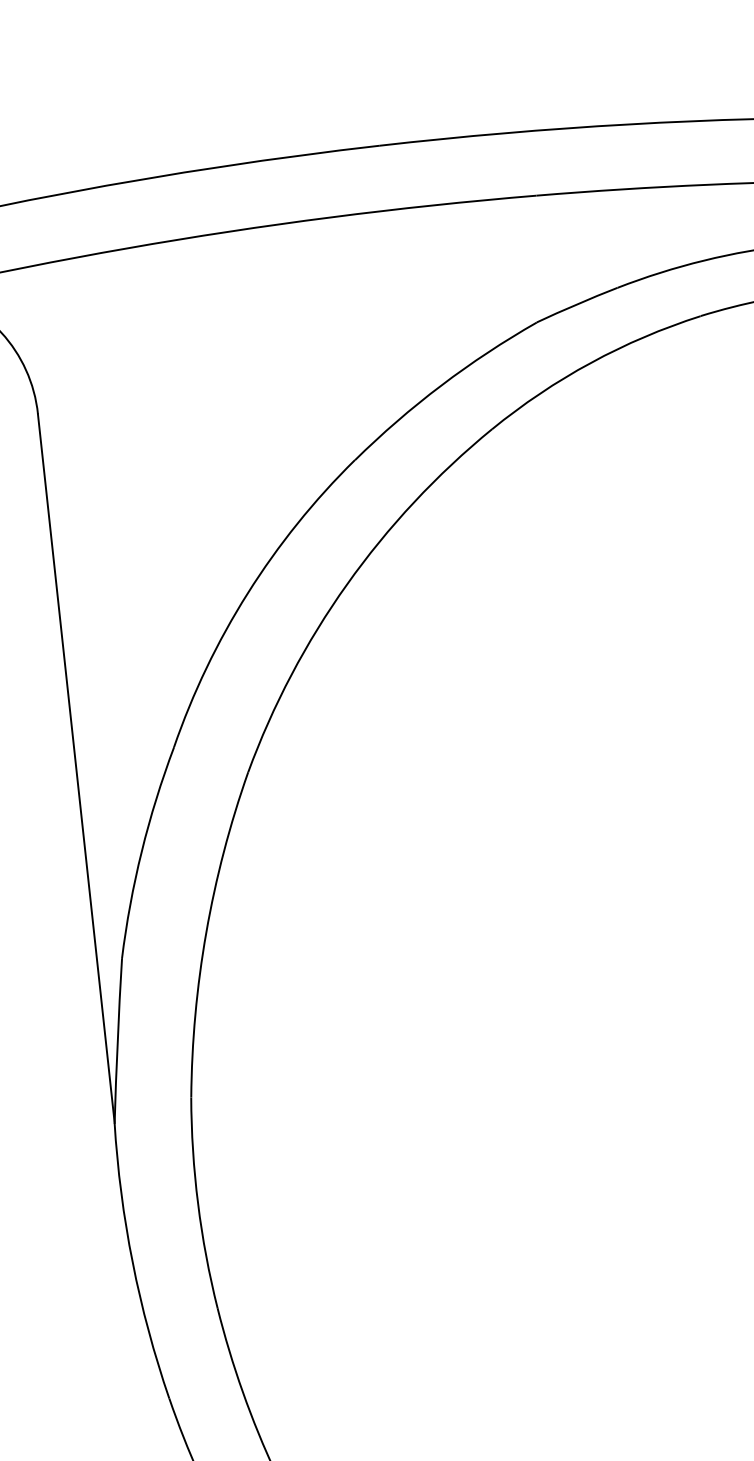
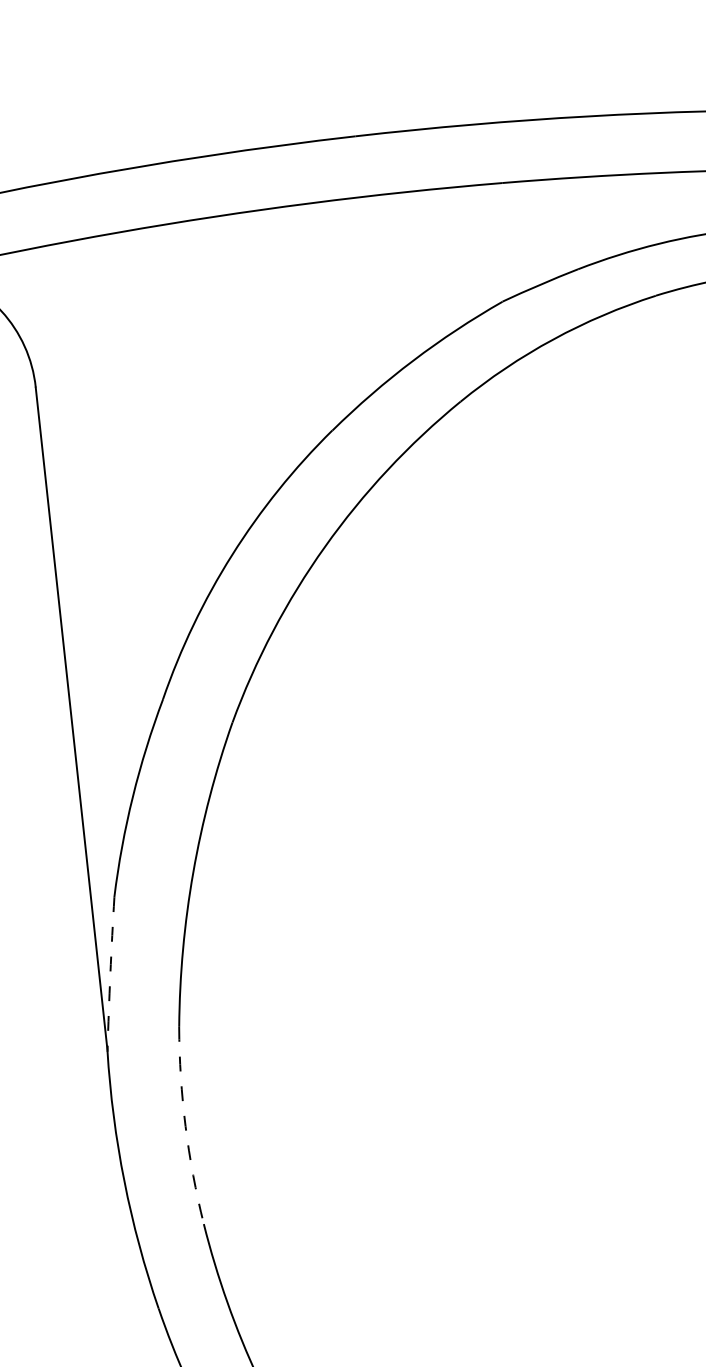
arc: (117, 1040) -> (110, 973), solid -> dashed
arc: (197, 1203) -> (185, 1126), solid -> dashed

